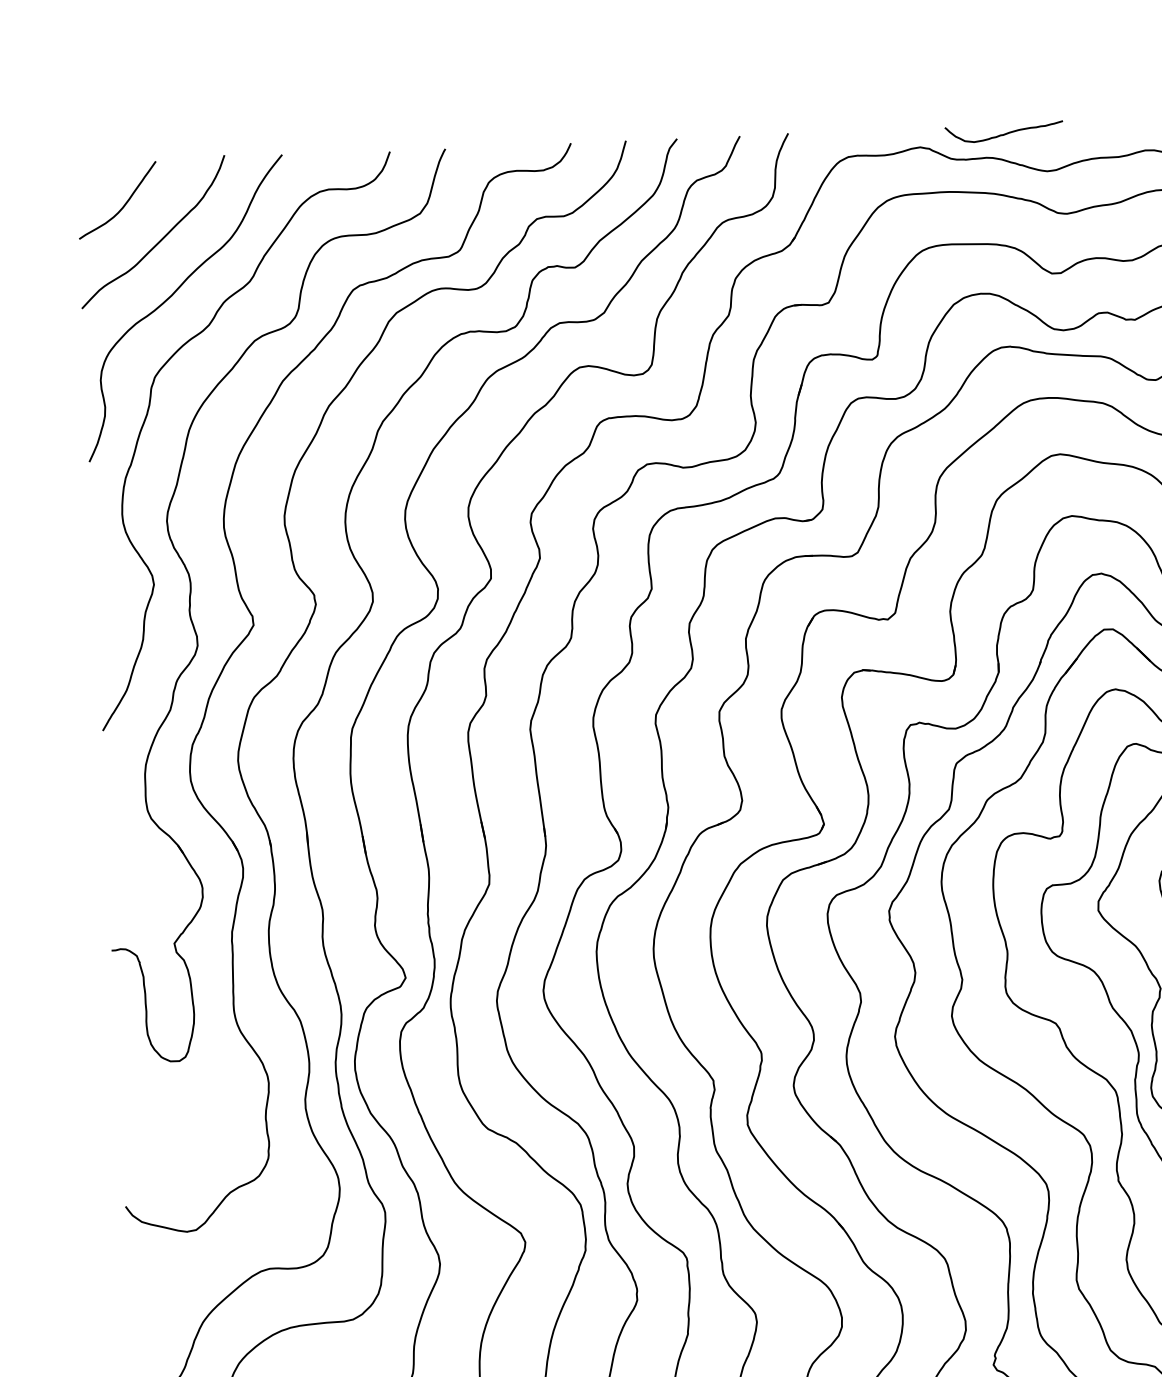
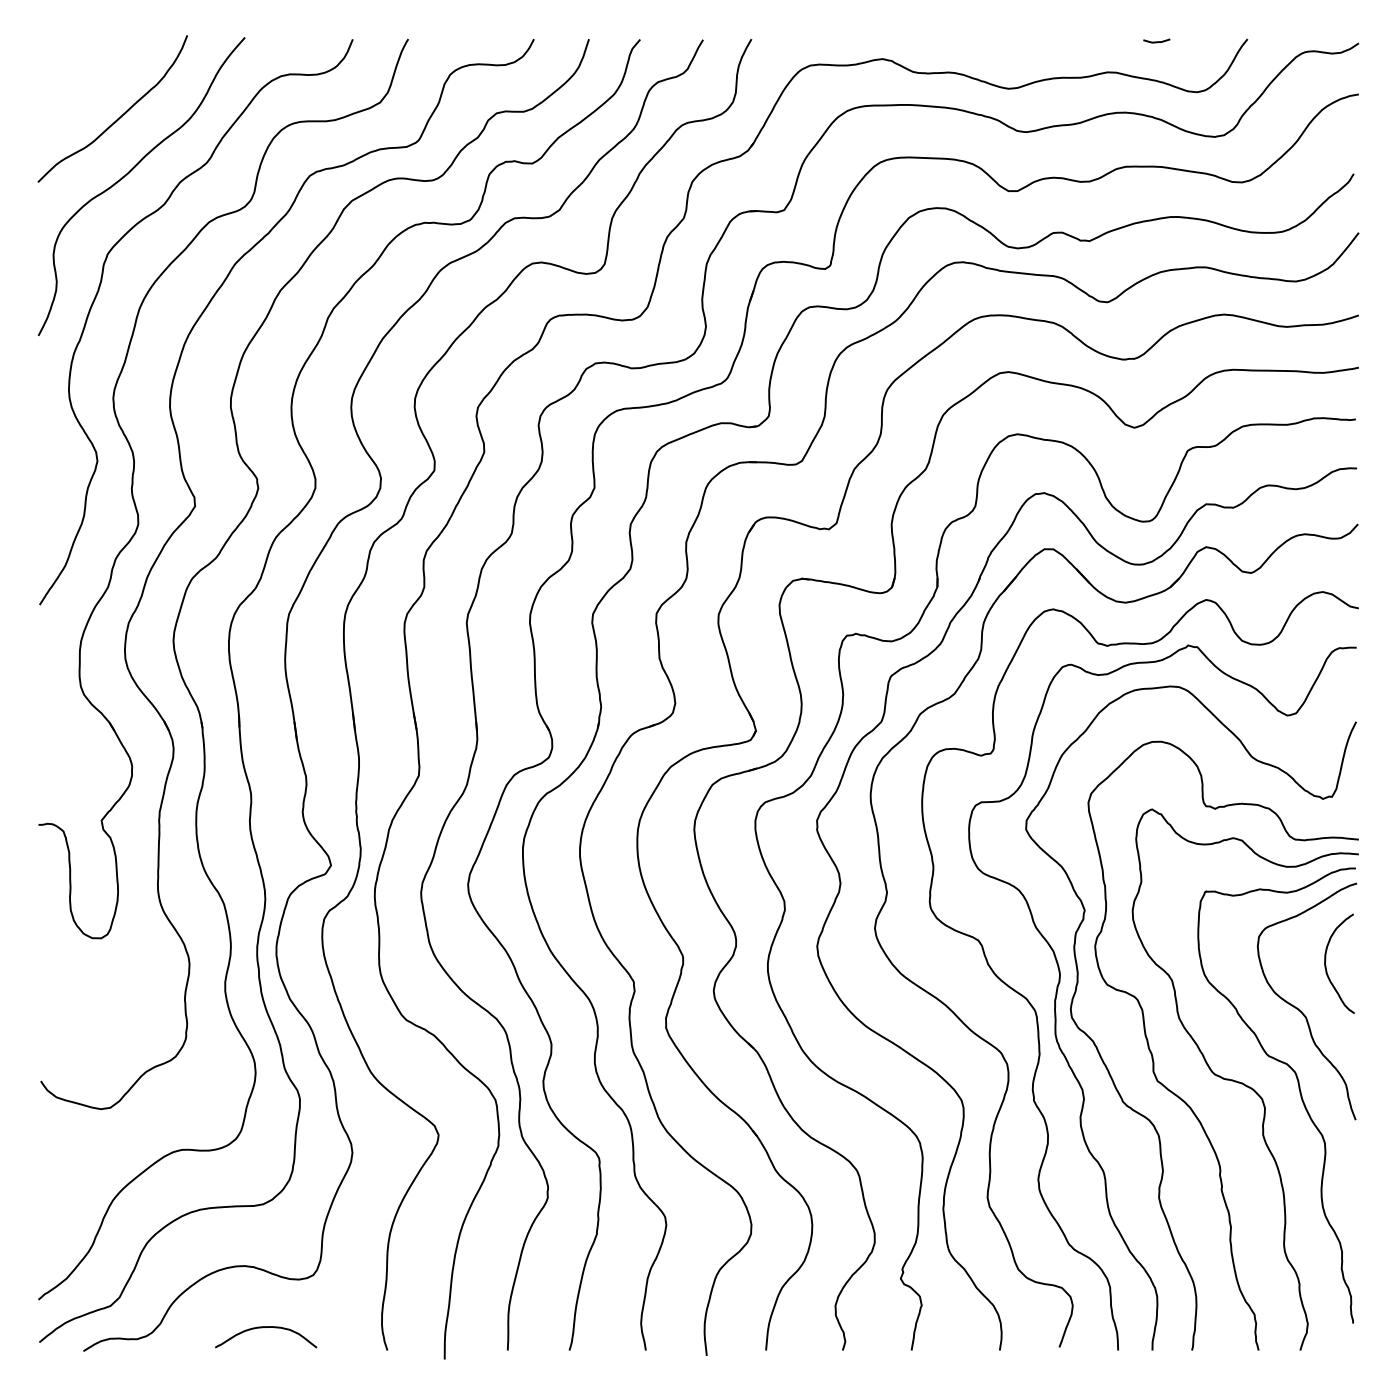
curve: (1005, 132) -> (968, 48), removed
curve: (123, 204) -> (84, 80), removed

